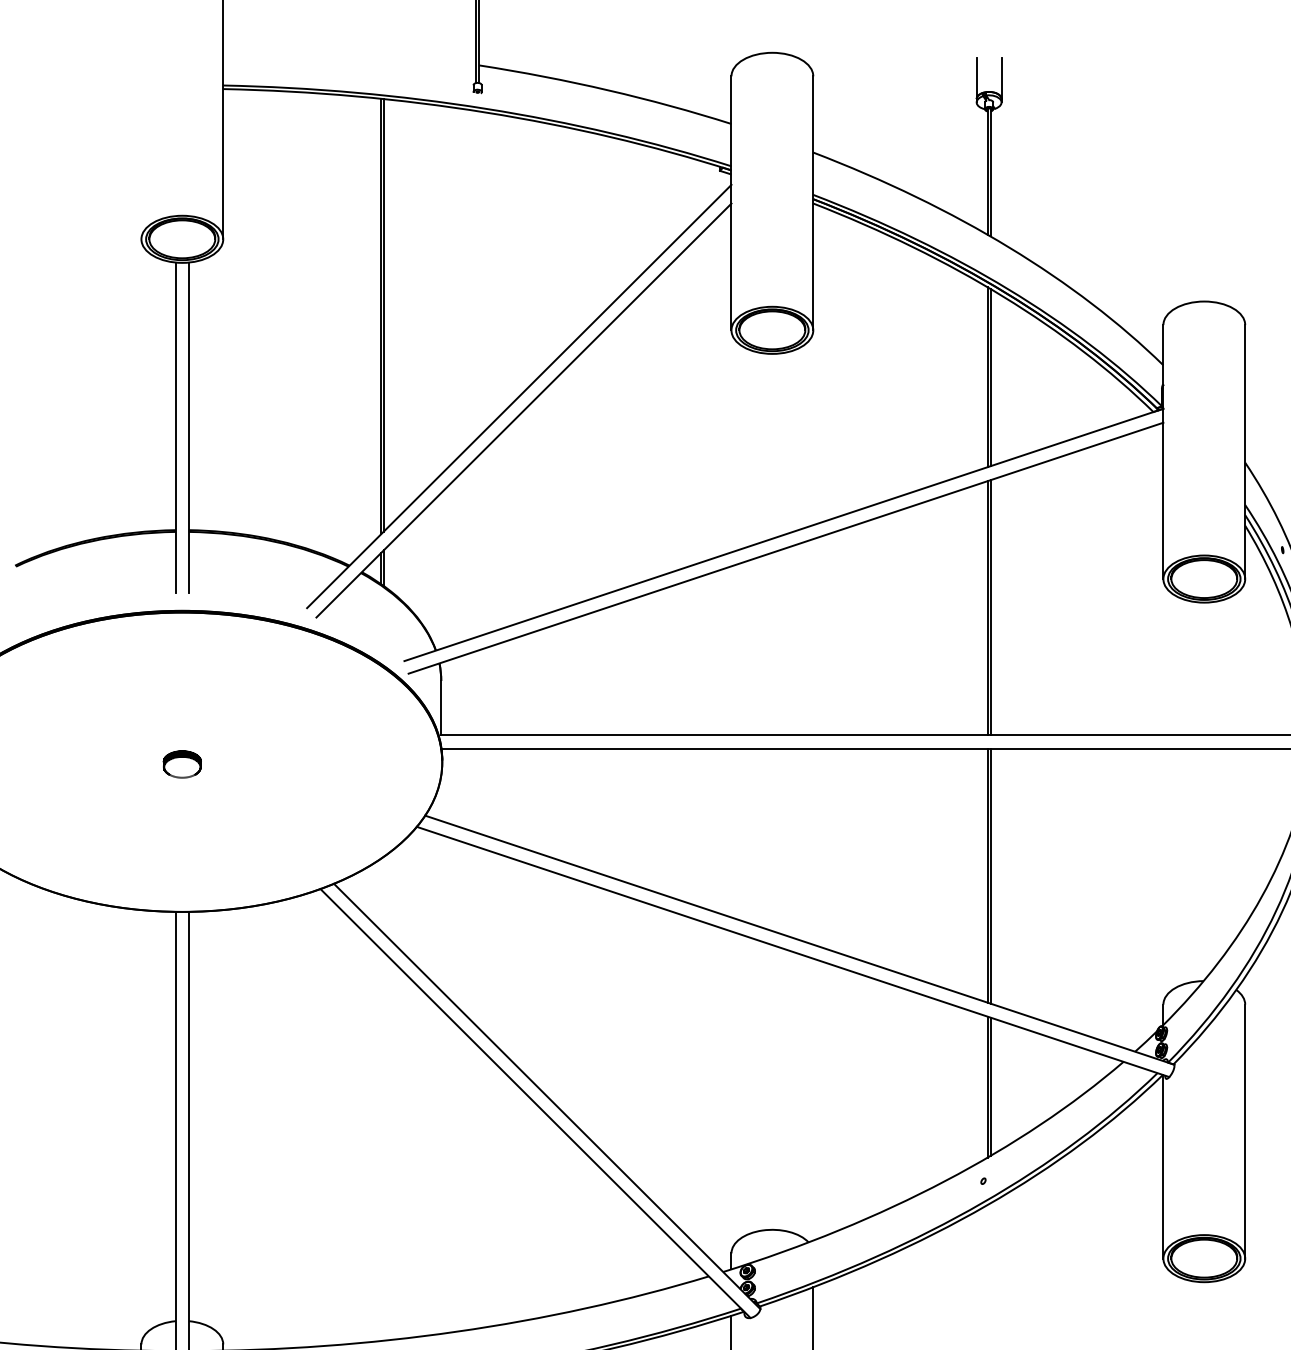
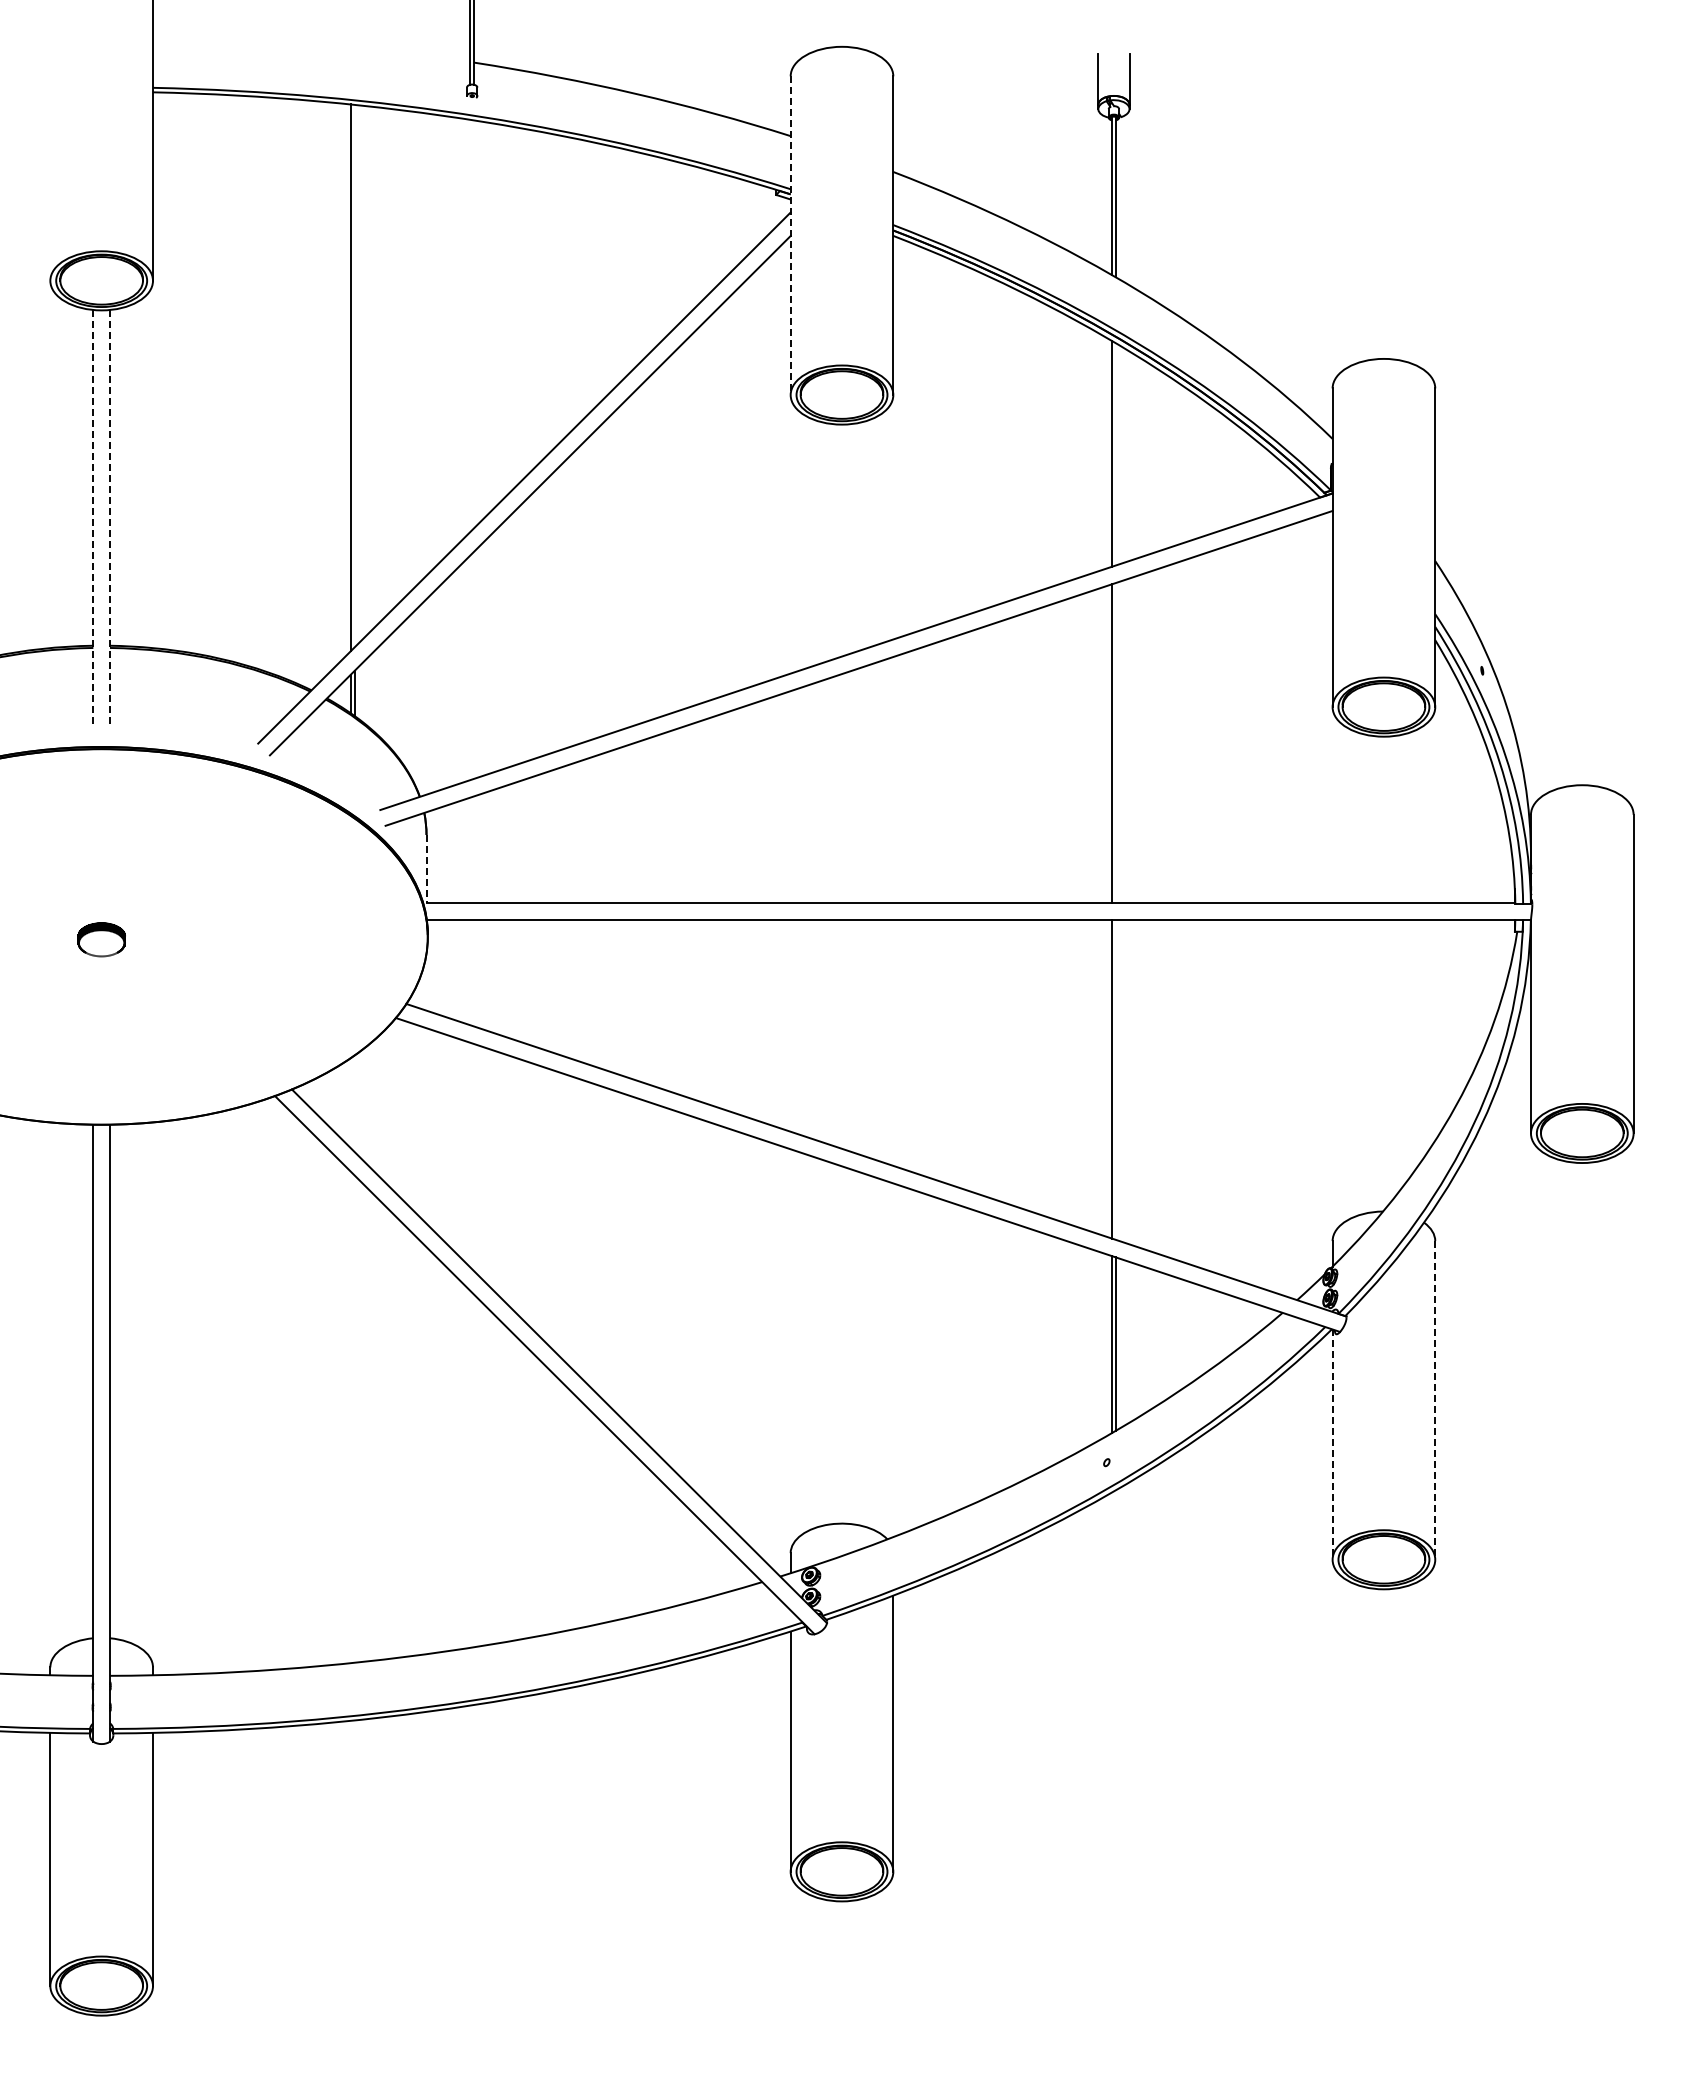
line: (731, 203) -> (790, 236), solid -> dashed
line: (383, 314) -> (354, 375), removed
line: (990, 377) -> (1115, 454), removed
line: (175, 427) -> (93, 517), solid -> dashed
line: (189, 427) -> (110, 517), solid -> dashed
line: (990, 608) -> (1115, 743), removed
line: (441, 708) -> (426, 869), solid -> dashed
line: (990, 875) -> (1115, 1079), removed
line: (1245, 1131) -> (1435, 1400), solid -> dashed
line: (1163, 1167) -> (1332, 1445), solid -> dashed

